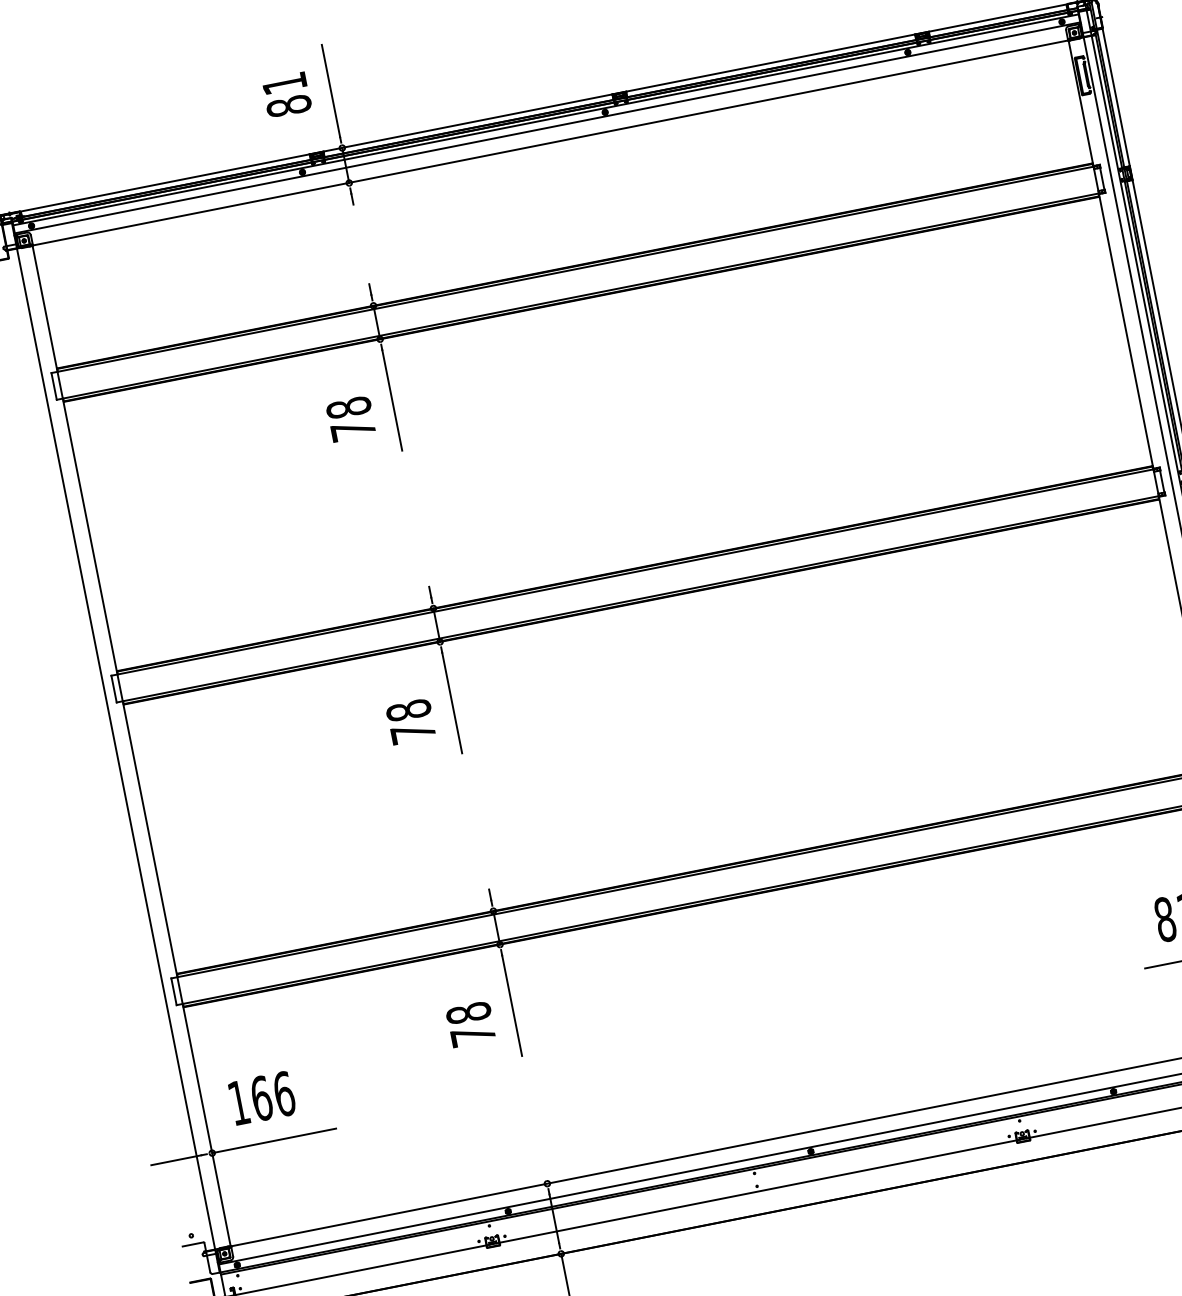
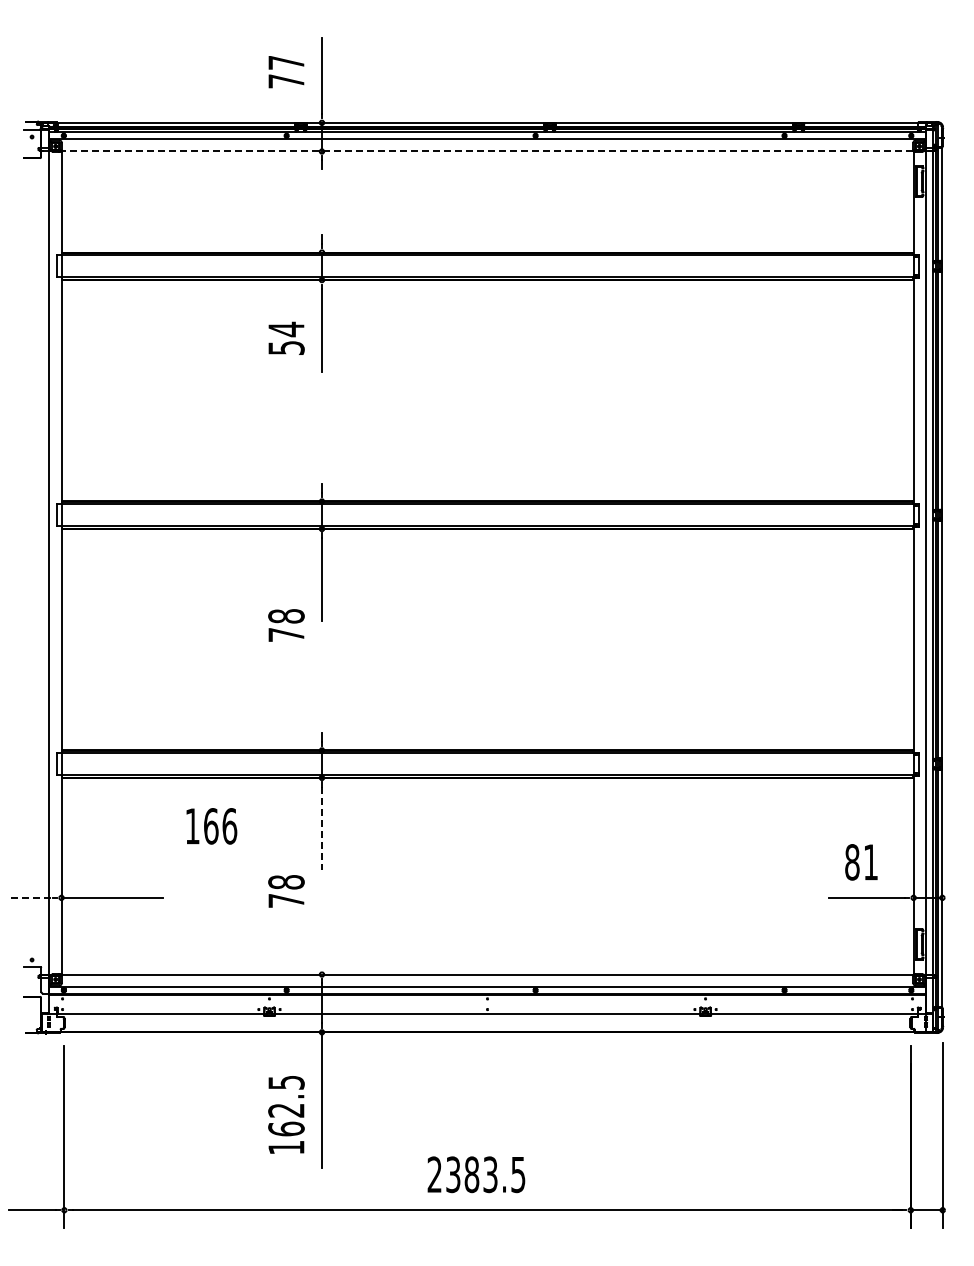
text: (287, 95) -> (286, 72), 81 -> 77
line: (550, 143) -> (487, 151), solid -> dashed
text: (350, 417) -> (286, 337), 78 -> 54
text: (411, 721) -> (286, 625), moved
line: (511, 1006) -> (321, 828), solid -> dashed
text: (470, 1024) -> (286, 891), moved
text: (262, 1098) -> (211, 826), moved
line: (176, 1159) -> (32, 897), solid -> dashed

